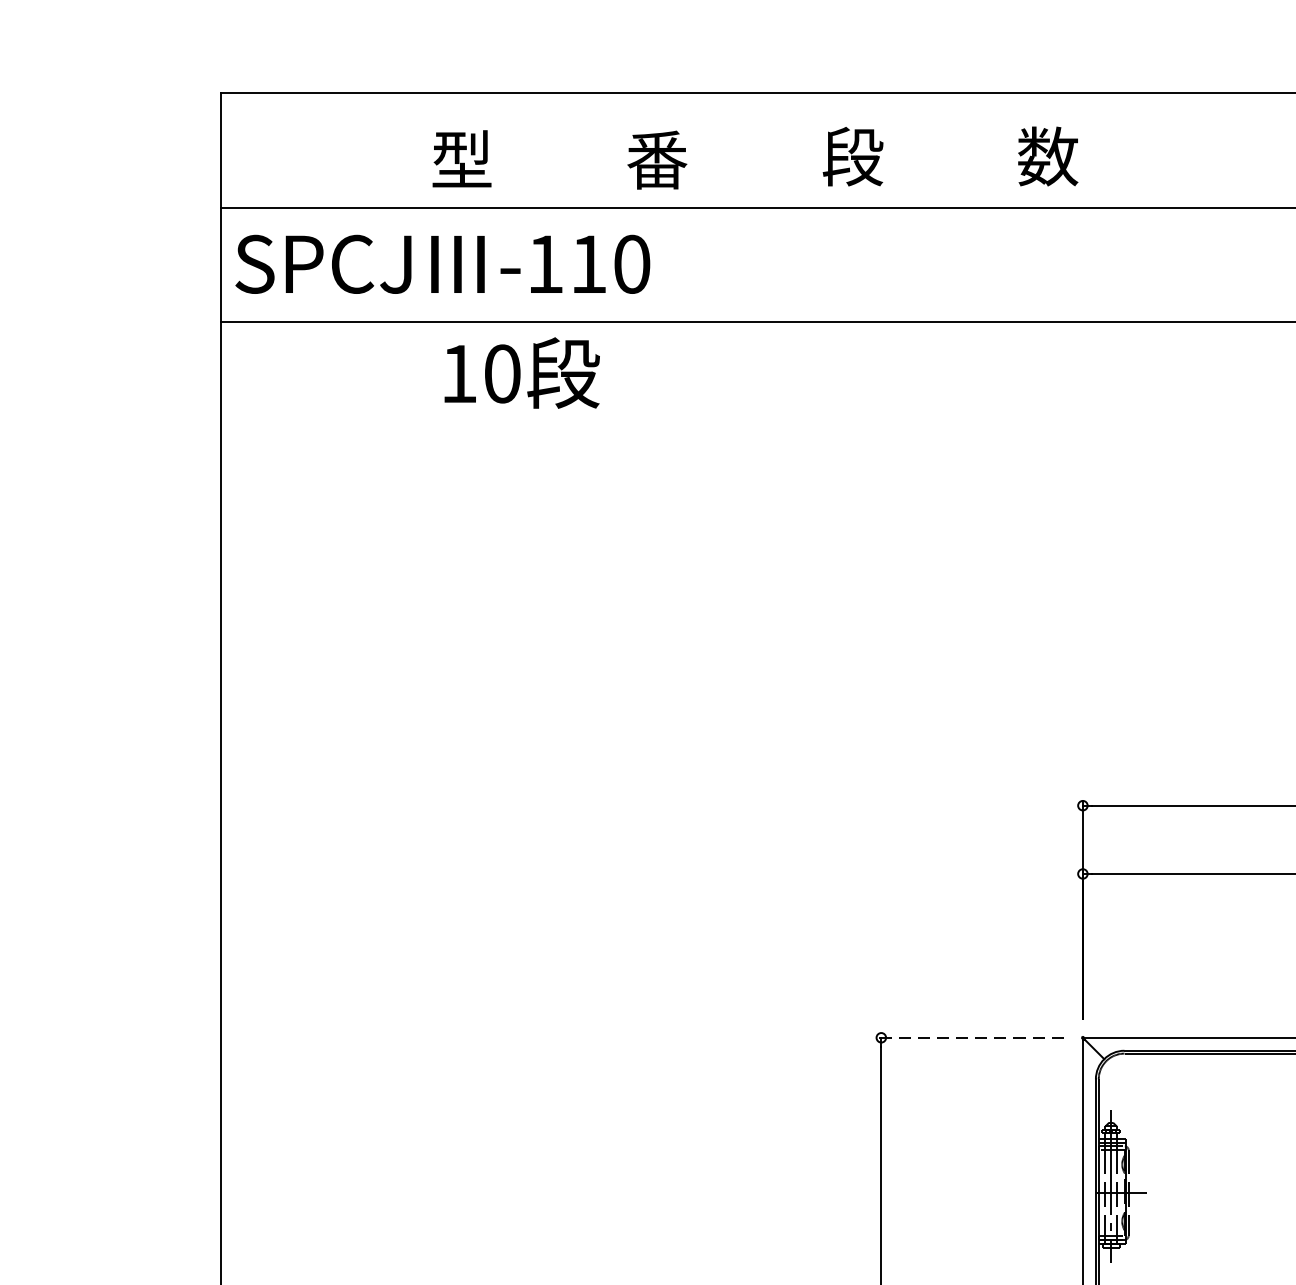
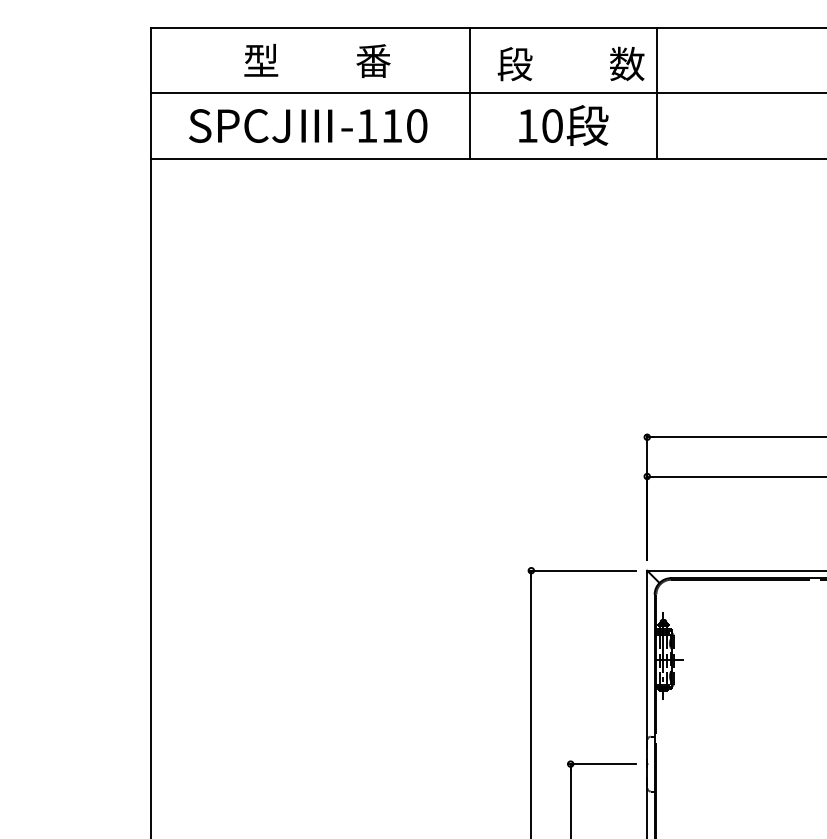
text: (559, 159) -> (317, 60), moved
line: (775, 207) -> (470, 93), added
line: (1100, 207) -> (657, 93), added
text: (443, 263) -> (308, 125), moved
text: (521, 373) -> (563, 125), moved
line: (970, 1037) -> (582, 570), dashed -> solid

